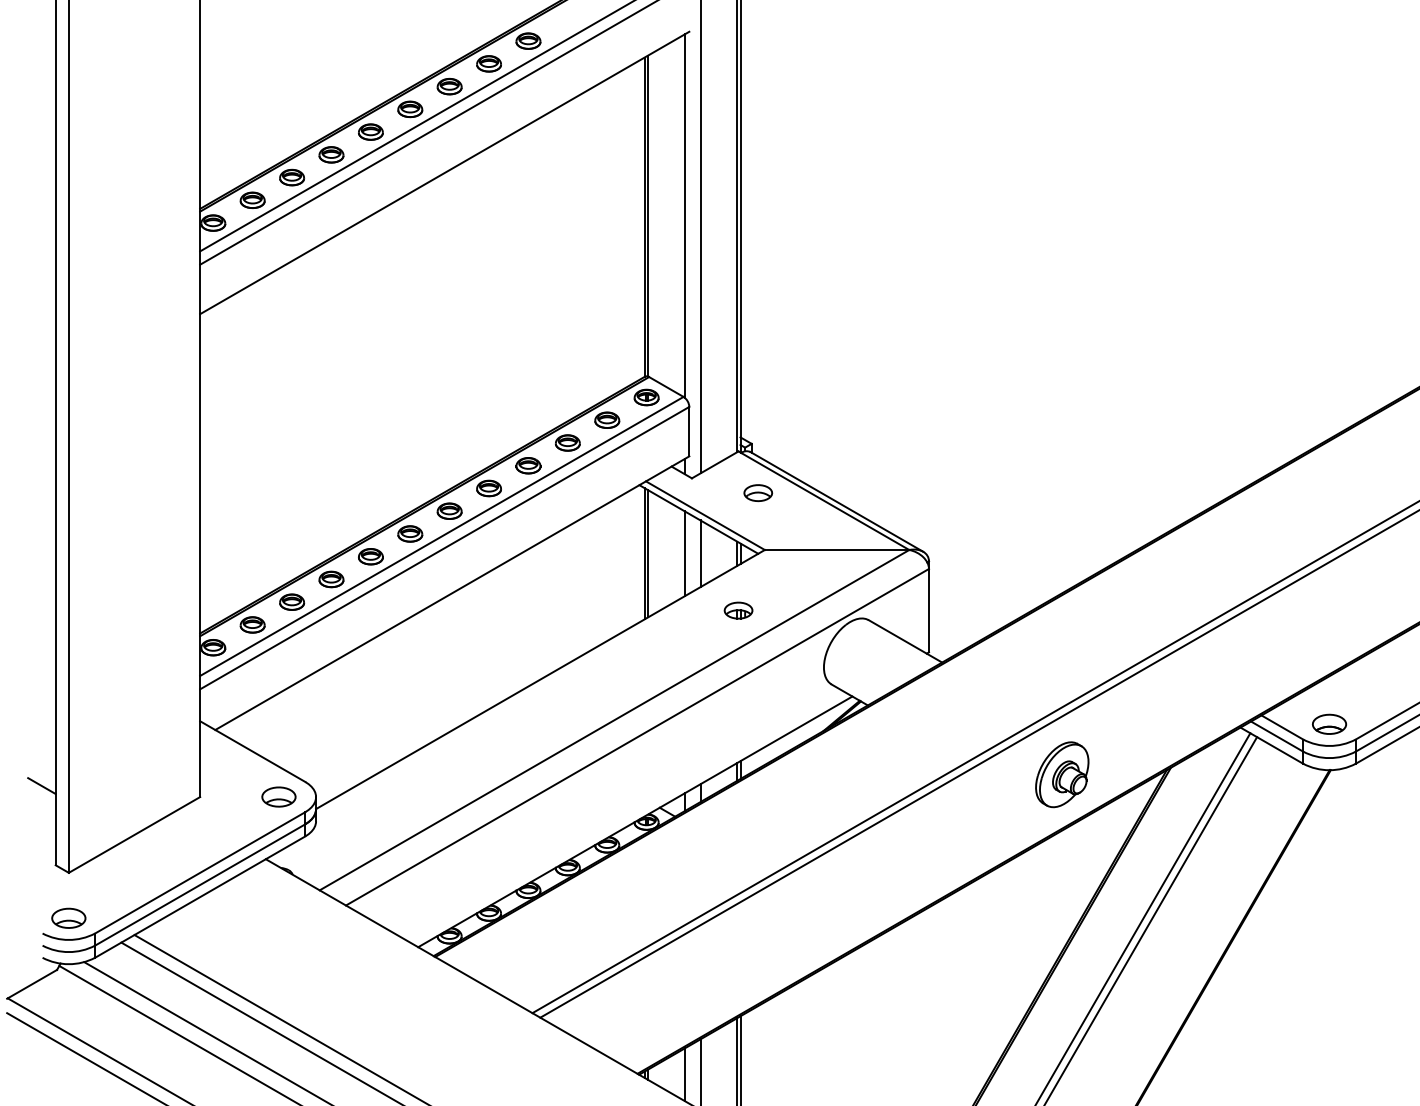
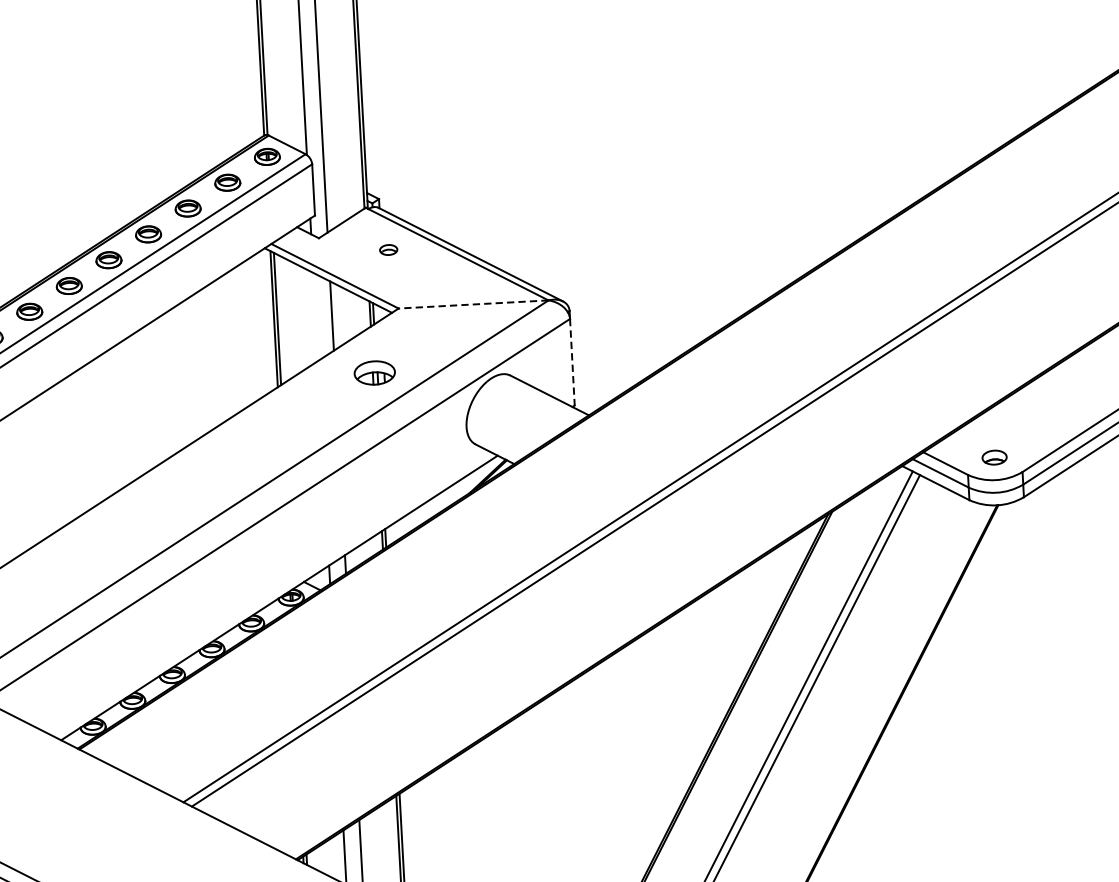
part: (758, 493) -> (388, 250), size x0.6
line: (836, 550) -> (473, 305), solid -> dashed
line: (684, 553) -> (315, 316), removed
part: (738, 610) -> (374, 372), size x1.4
line: (929, 610) -> (572, 362), solid -> dashed
part: (1329, 723) -> (994, 456), size x0.7
part: (1062, 774) -> (720, 524), removed

